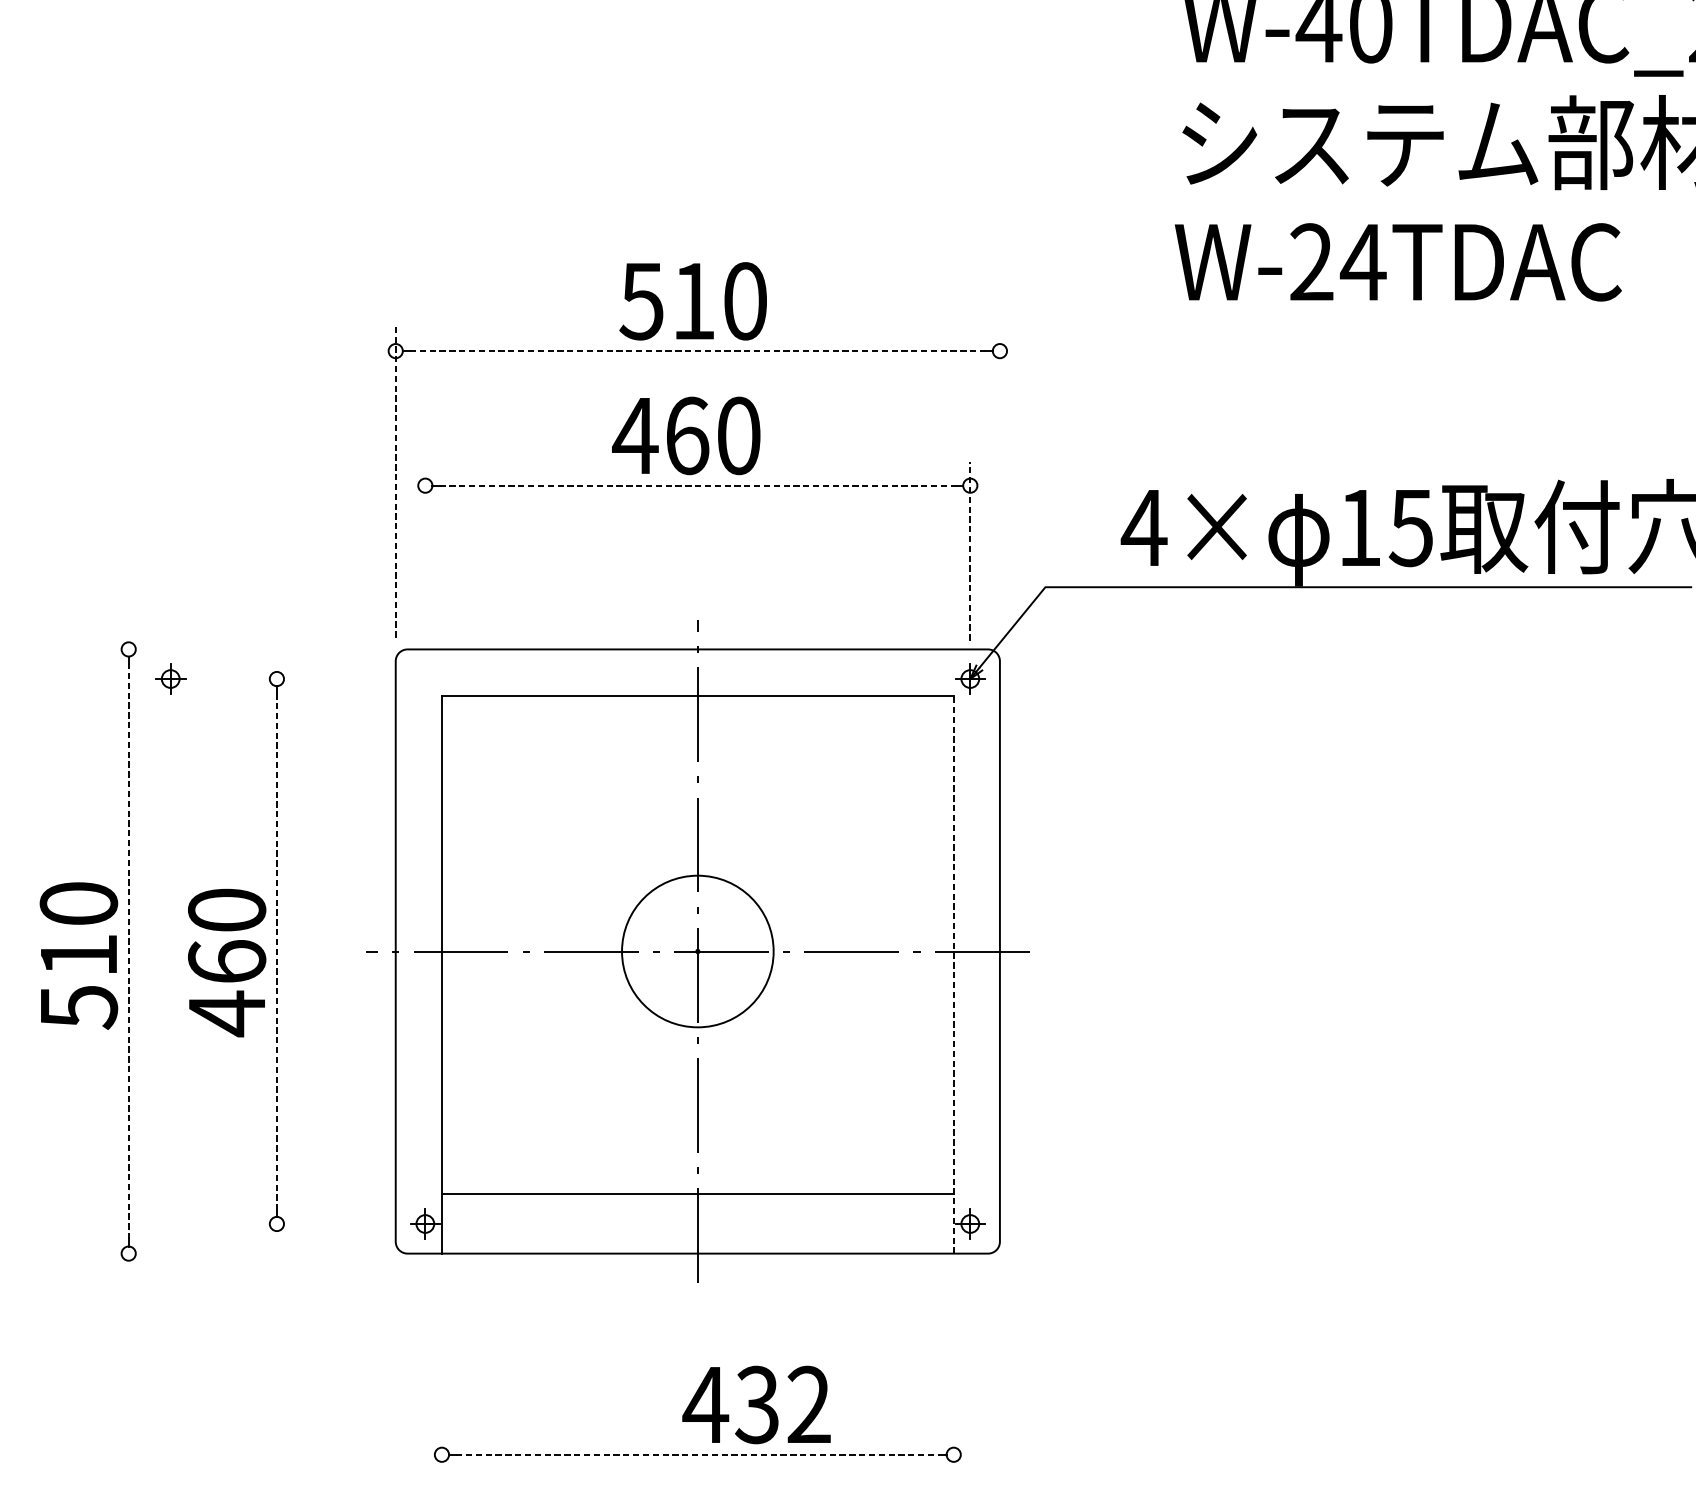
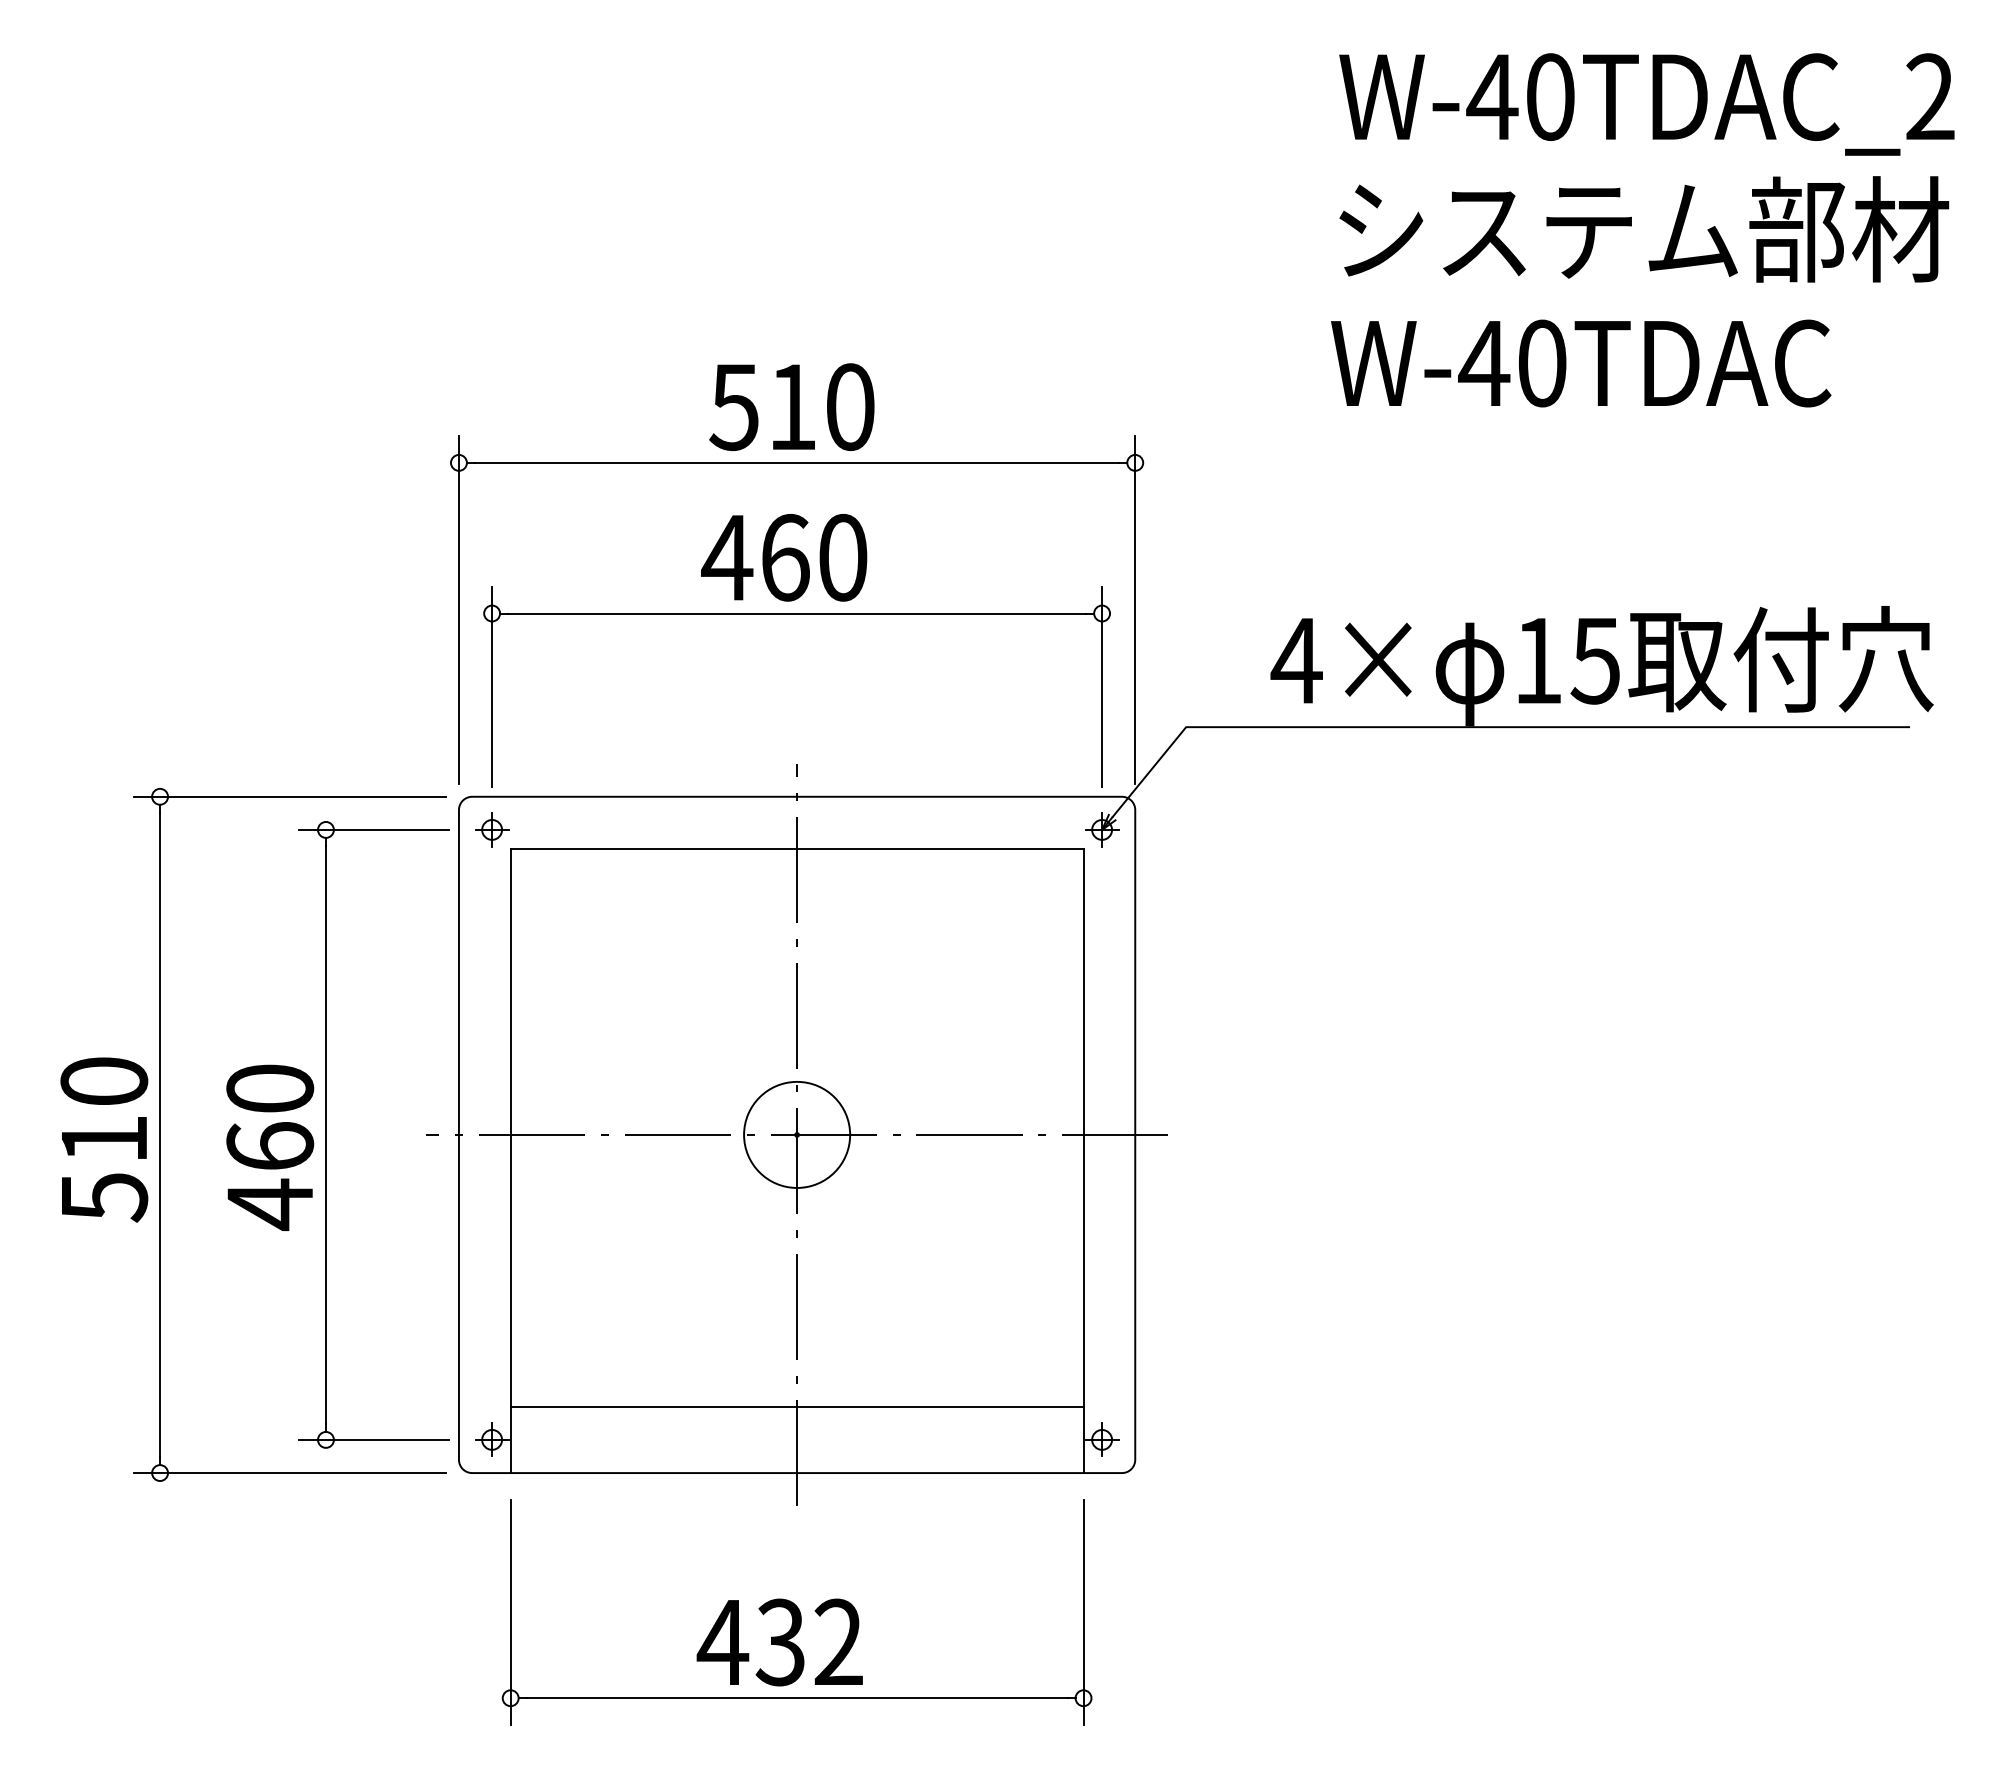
text: (1337, 262) -> (1513, 363), W-24TDAC -> W-40TDAC
line: (698, 350) -> (797, 462), dashed -> solid
line: (395, 482) -> (458, 609), dashed -> solid
line: (1000, 482) -> (1135, 609), added
line: (698, 485) -> (797, 613), dashed -> solid
line: (425, 550) -> (492, 686), added
line: (970, 550) -> (1102, 686), dashed -> solid
line: (244, 649) -> (289, 796), added
part: (171, 678) -> (492, 829), moved
line: (320, 678) -> (374, 829), added
line: (129, 951) -> (160, 1134), dashed -> solid
circle: (698, 951) -> (797, 1134), size x0.62
line: (276, 952) -> (325, 1135), dashed -> solid
line: (953, 974) -> (1083, 1160), dashed -> solid
line: (320, 1223) -> (374, 1439), added
line: (244, 1254) -> (289, 1473), added
line: (441, 1377) -> (510, 1611), added
line: (953, 1377) -> (1083, 1611), added
text: (756, 1404) -> (779, 1642), moved
line: (698, 1455) -> (797, 1698), dashed -> solid

